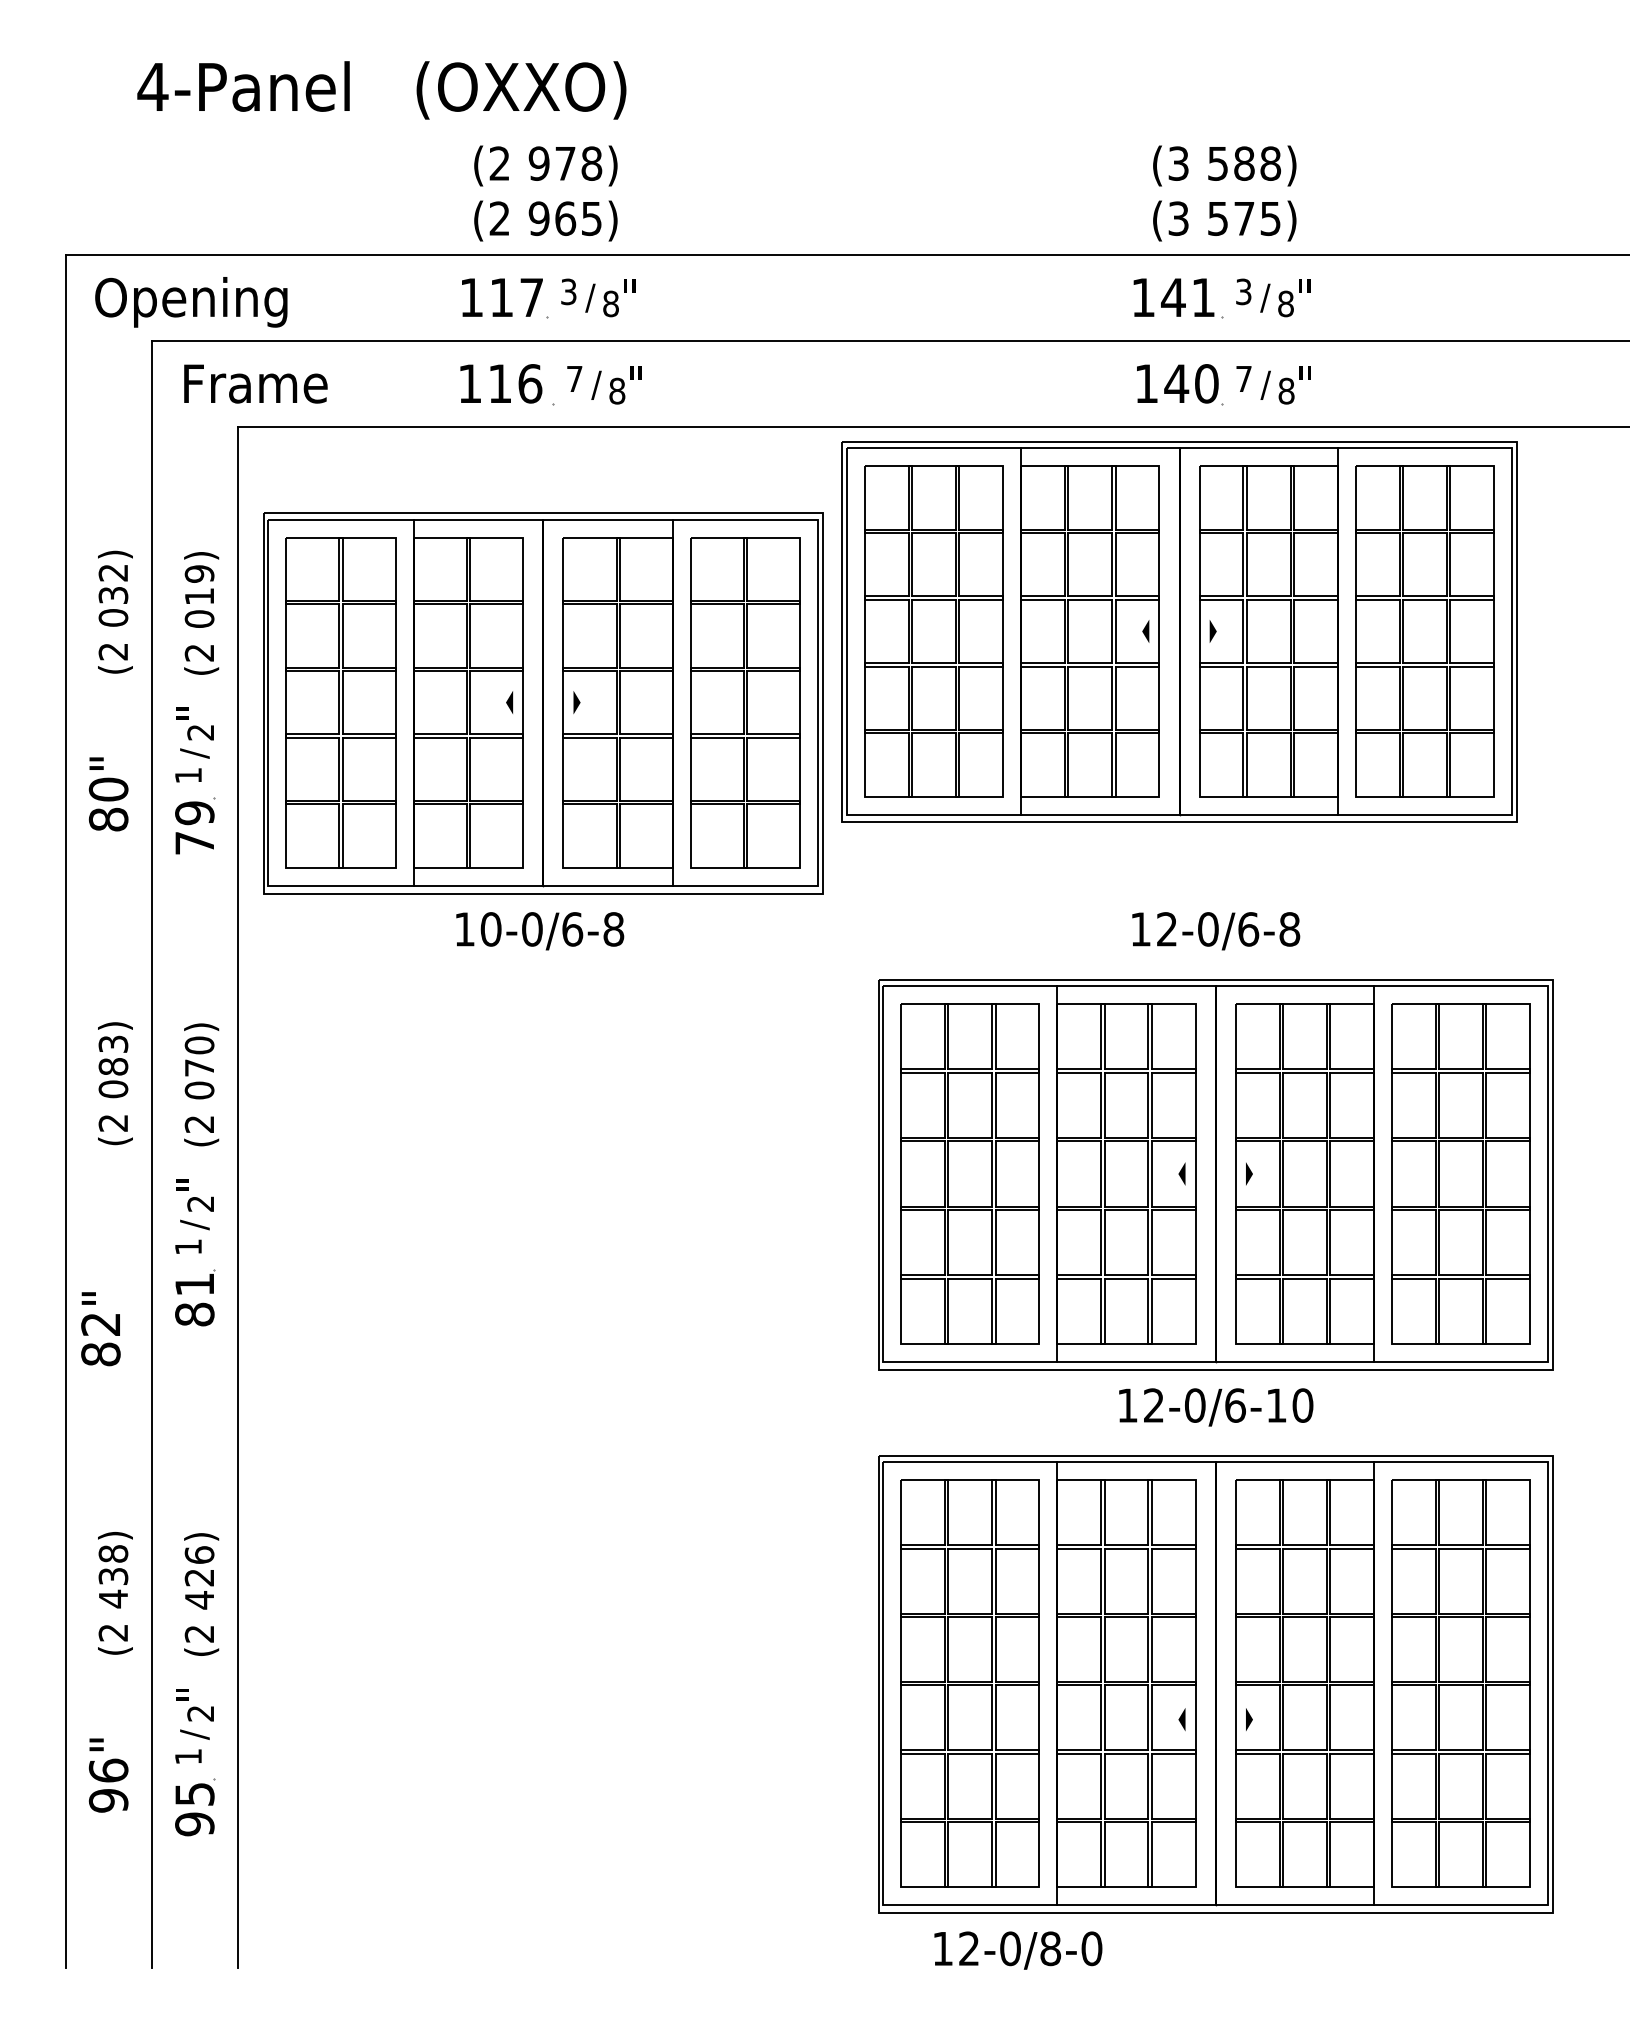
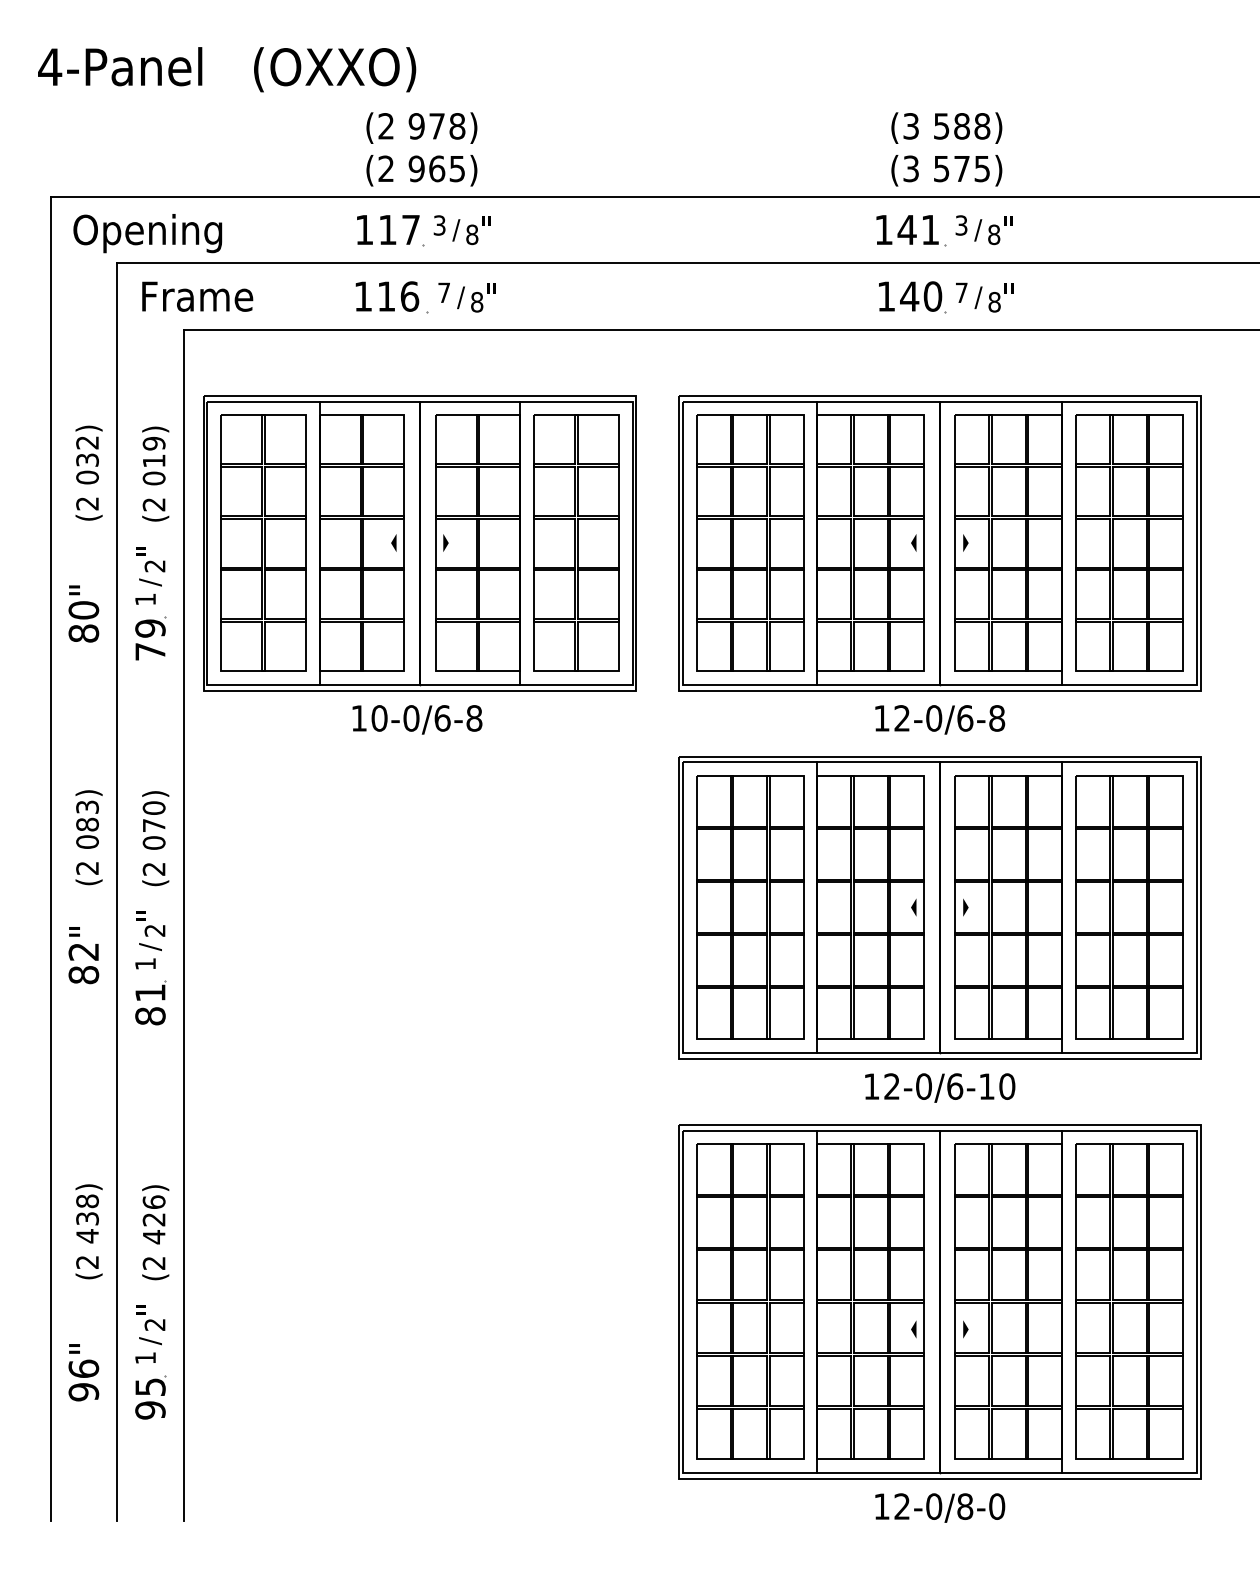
text: (382, 90) -> (227, 69), moved
part: (1179, 632) -> (939, 543), moved
text: (100, 1329) -> (83, 955), moved
text: (1018, 1949) -> (940, 1507), moved

